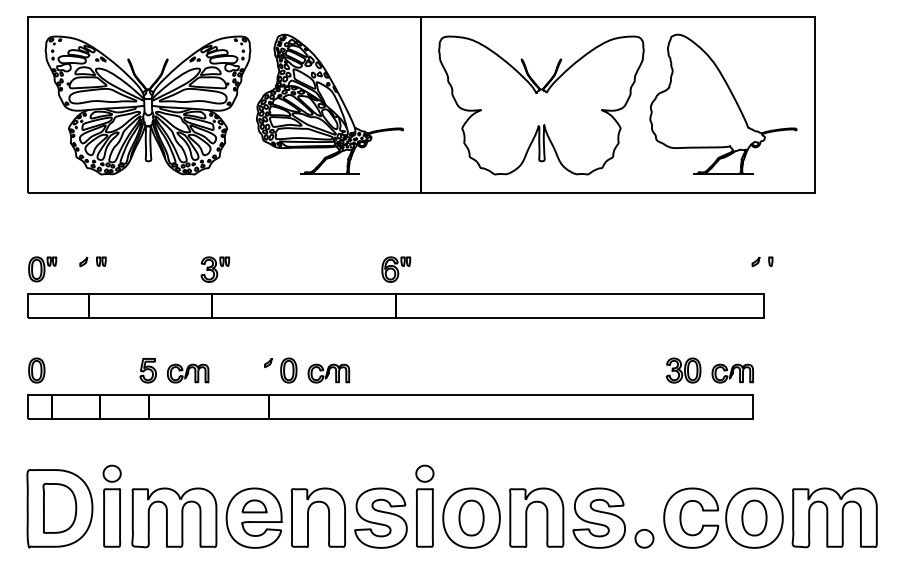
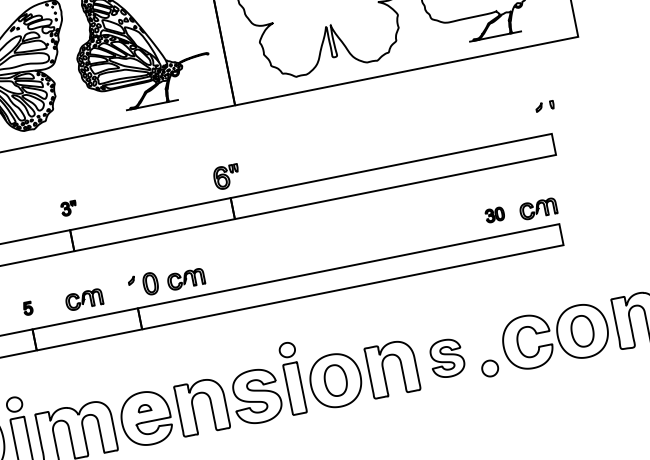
part: (215, 269) -> (69, 208), size x0.6
part: (147, 370) -> (27, 308), size x0.6
part: (683, 370) -> (494, 214), size x0.6
part: (188, 373) -> (84, 299), moved
part: (254, 506) -> (144, 408), size x0.6
part: (598, 517) -> (446, 357), size x0.7

